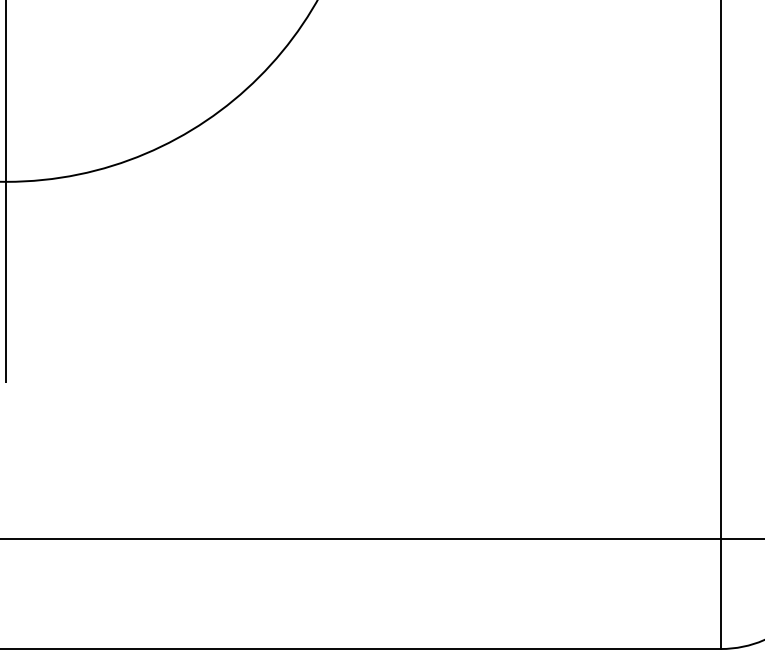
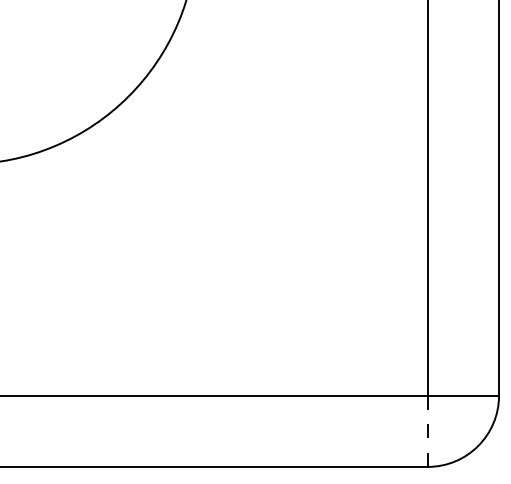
line: (720, 594) -> (427, 431), solid -> dashed

